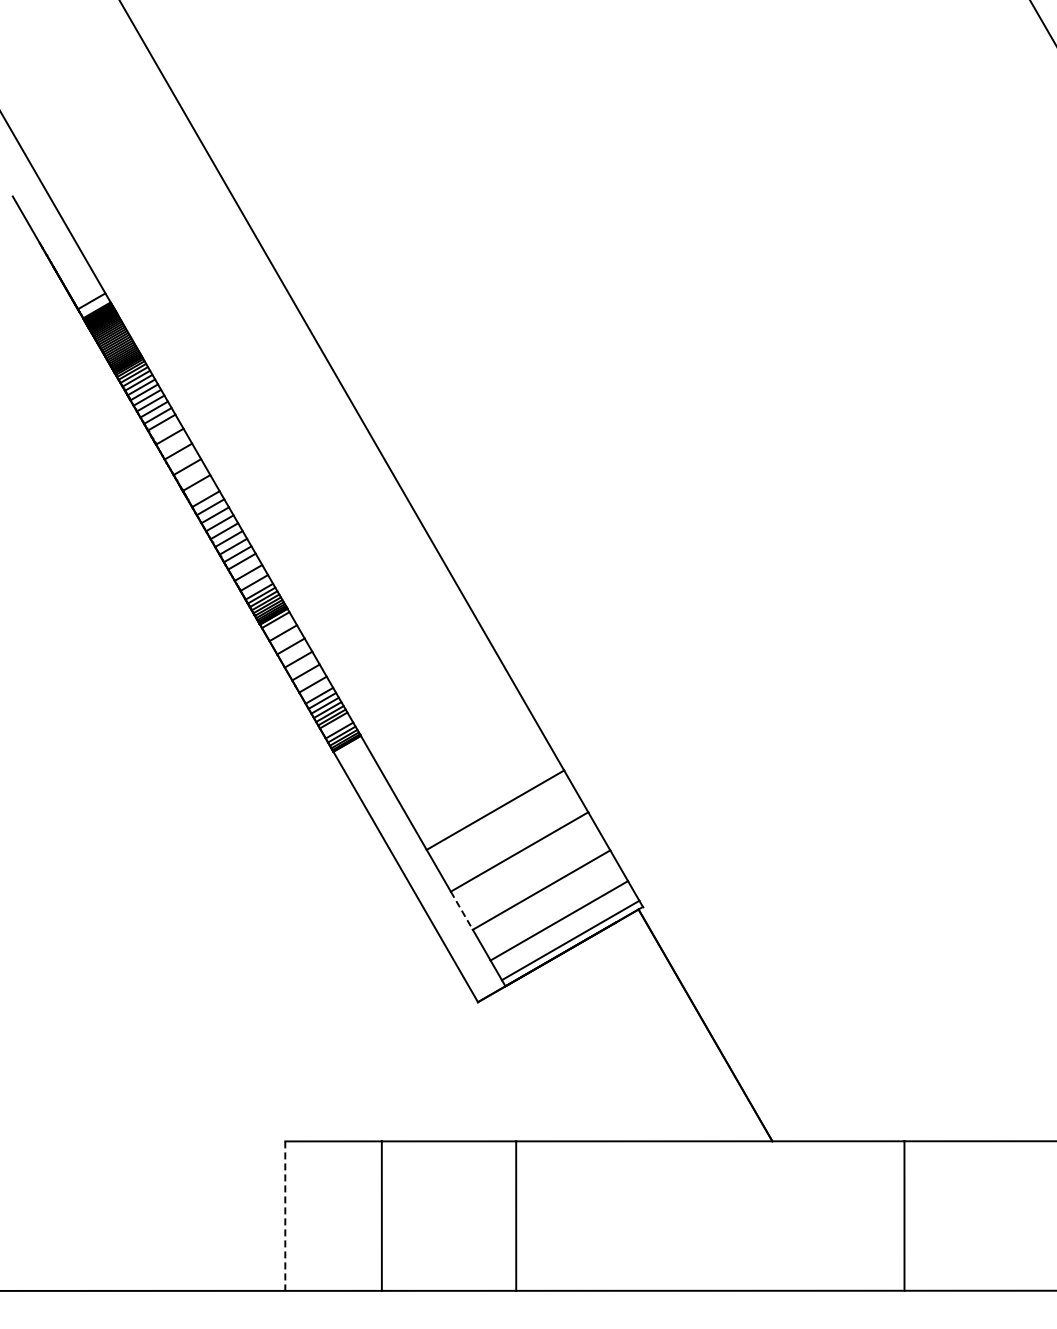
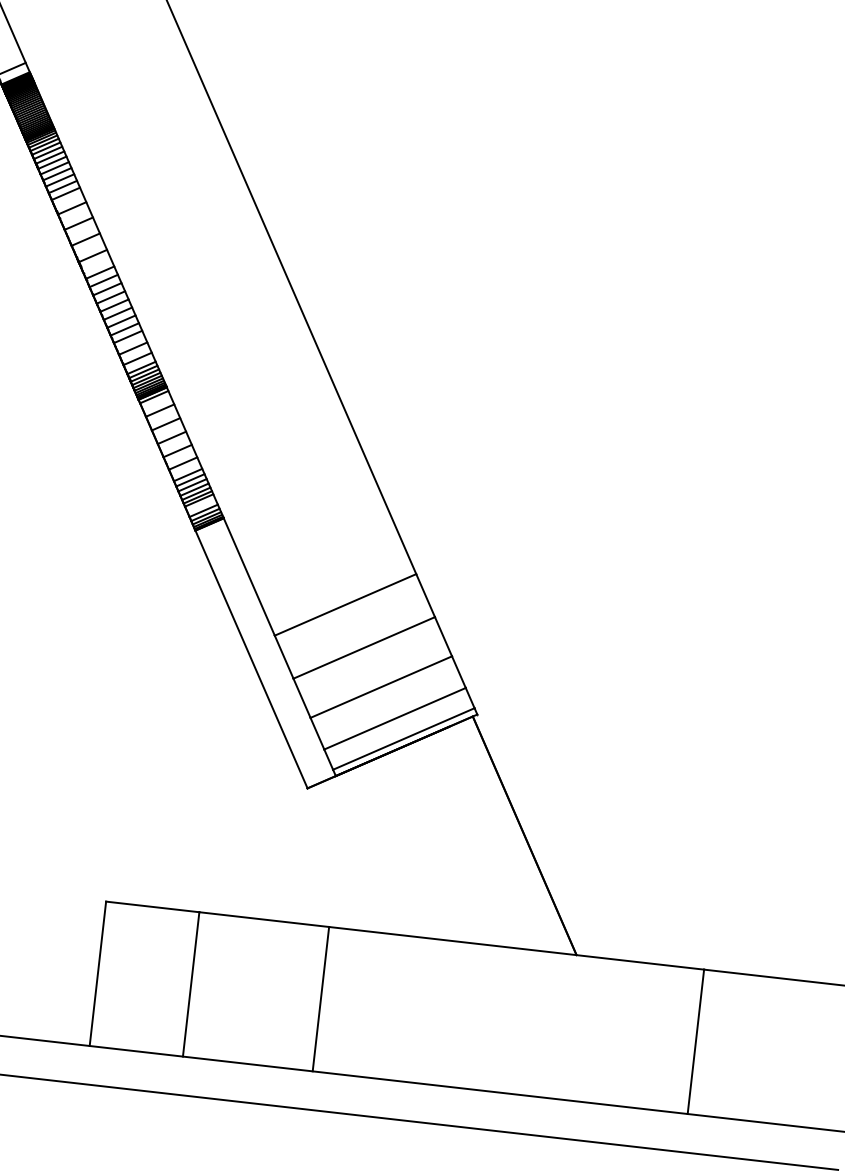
line: (462, 911) -> (302, 699), dashed -> solid
line: (285, 1216) -> (98, 974), dashed -> solid

